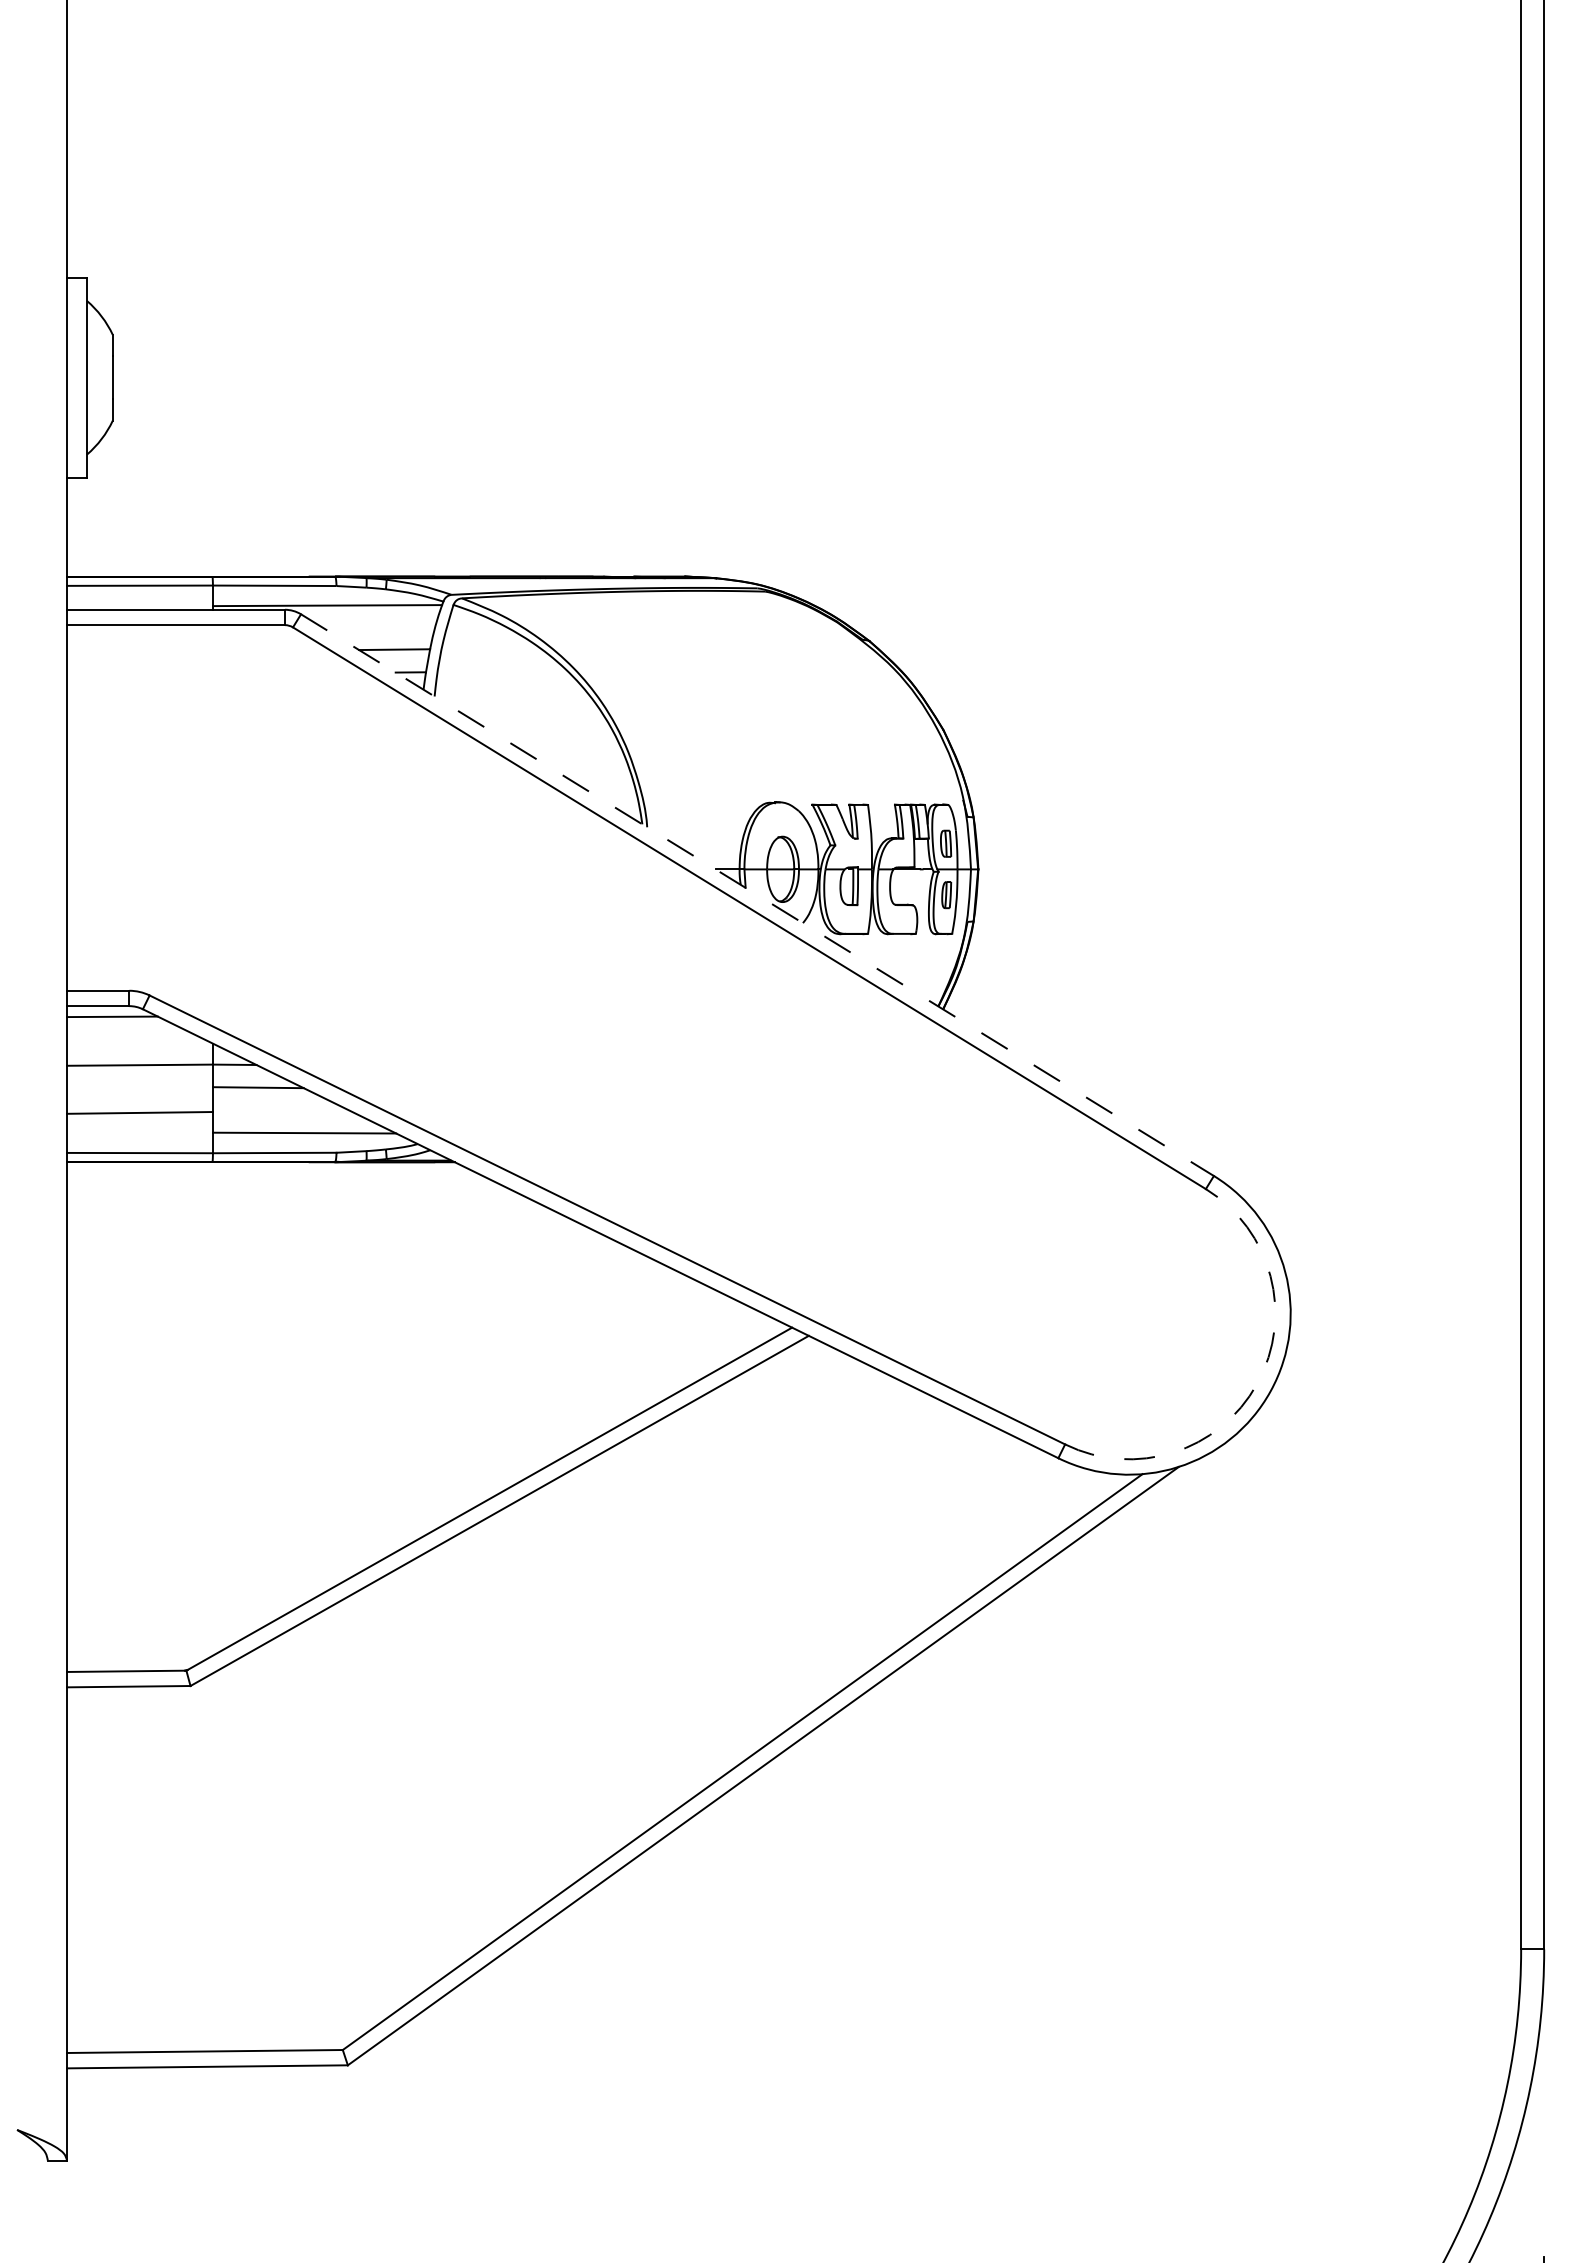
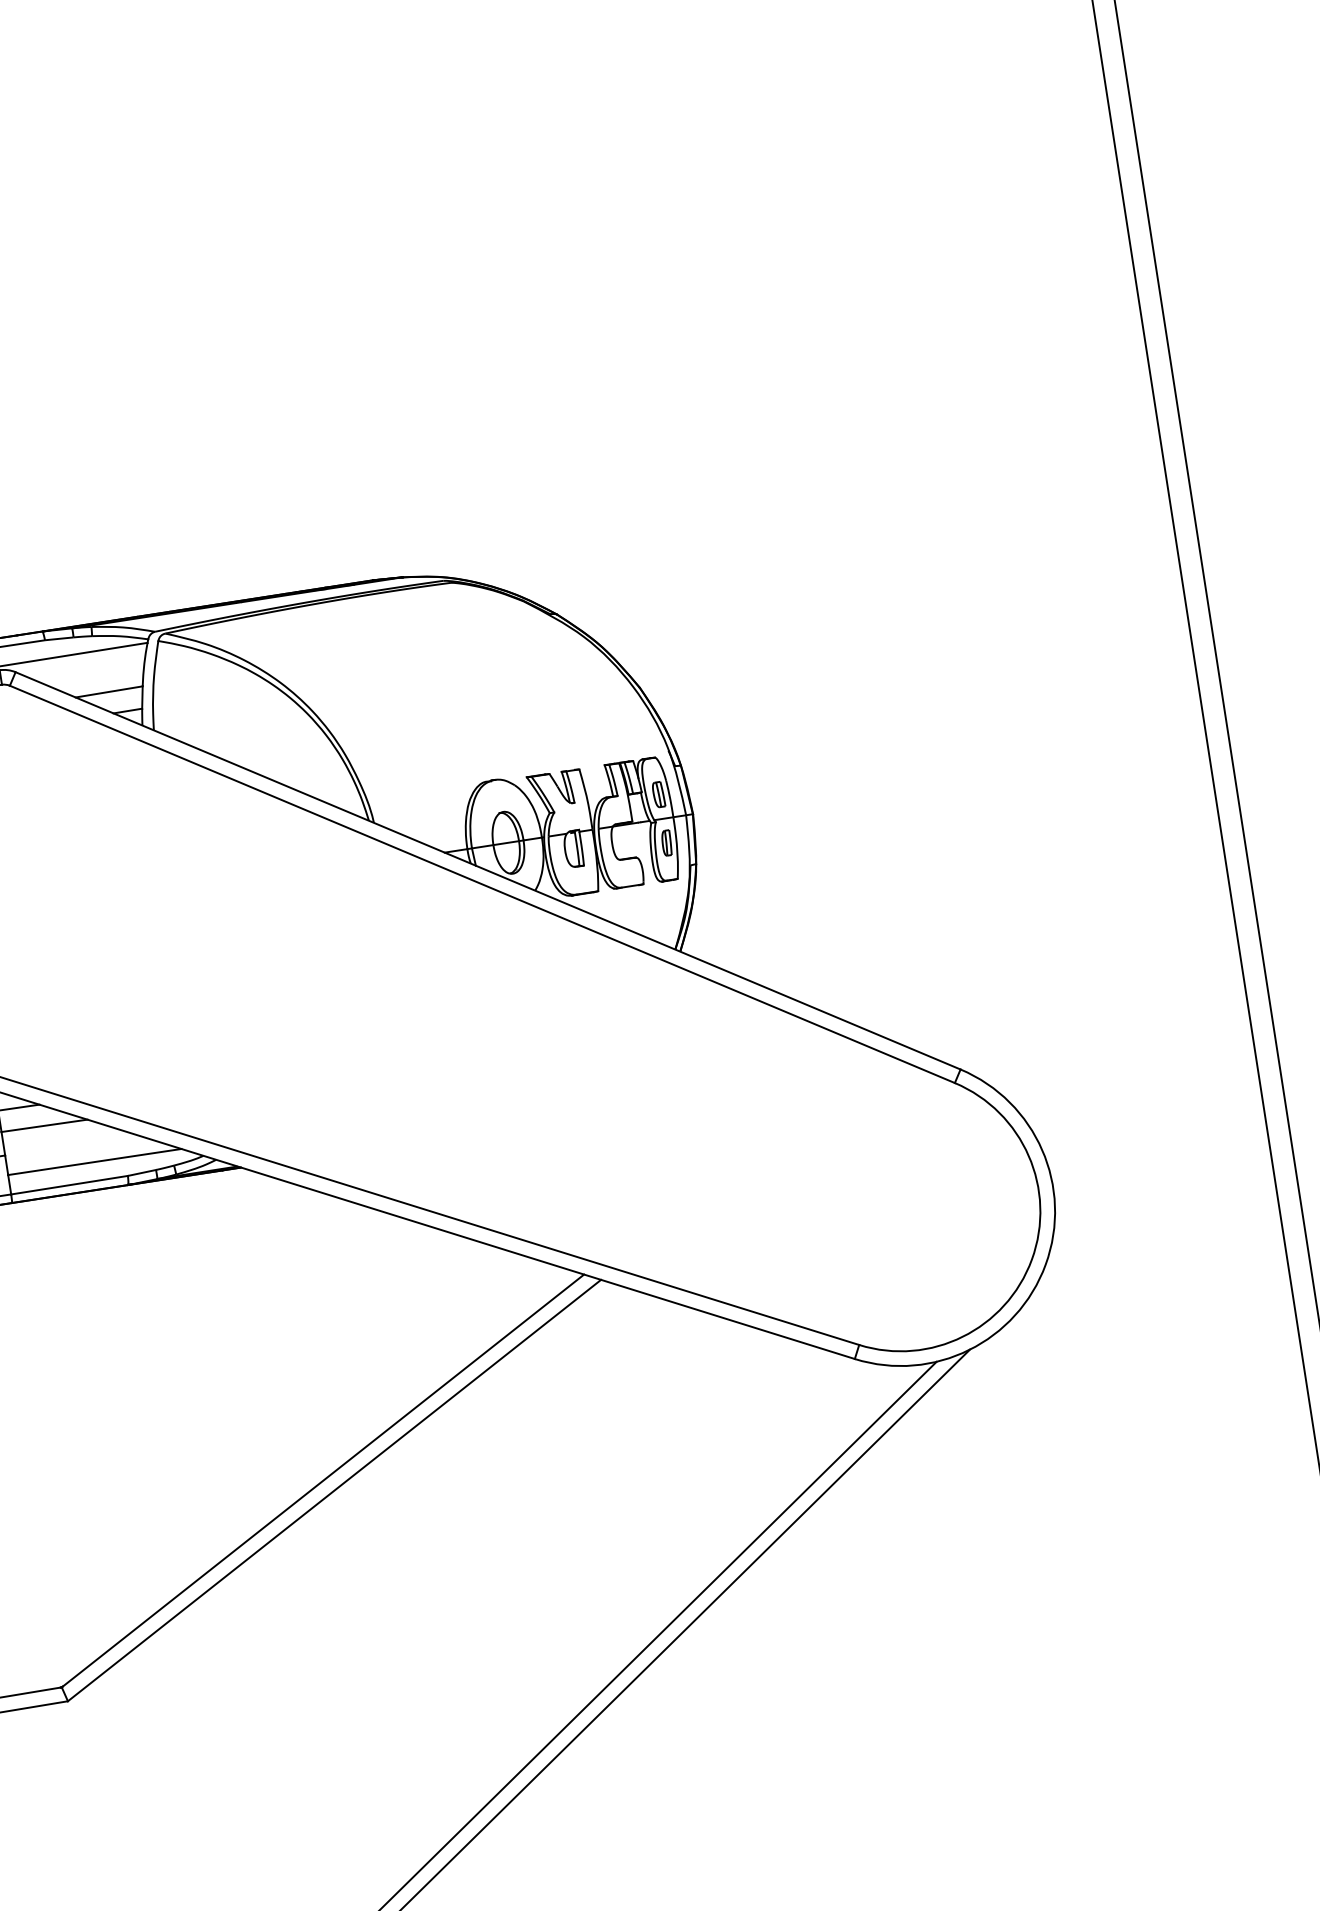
line: (757, 895) -> (488, 871), dashed -> solid
arc: (1257, 1383) -> (1032, 1259), dashed -> solid

